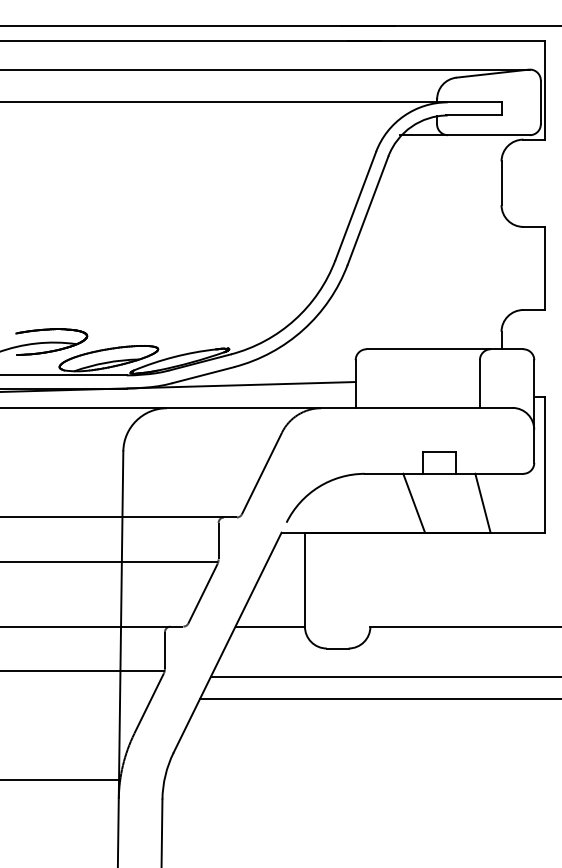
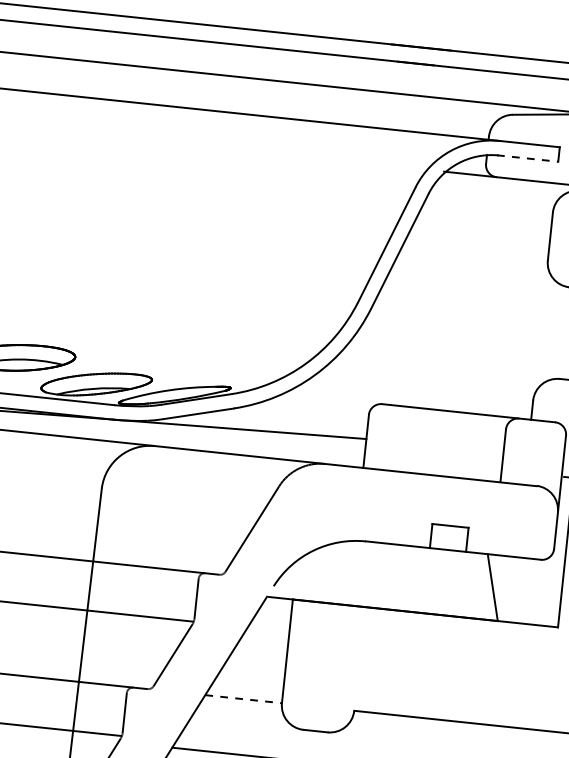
line: (473, 115) -> (527, 158), solid -> dashed
line: (414, 502) -> (417, 578), removed
line: (270, 626) -> (243, 699), solid -> dashed

